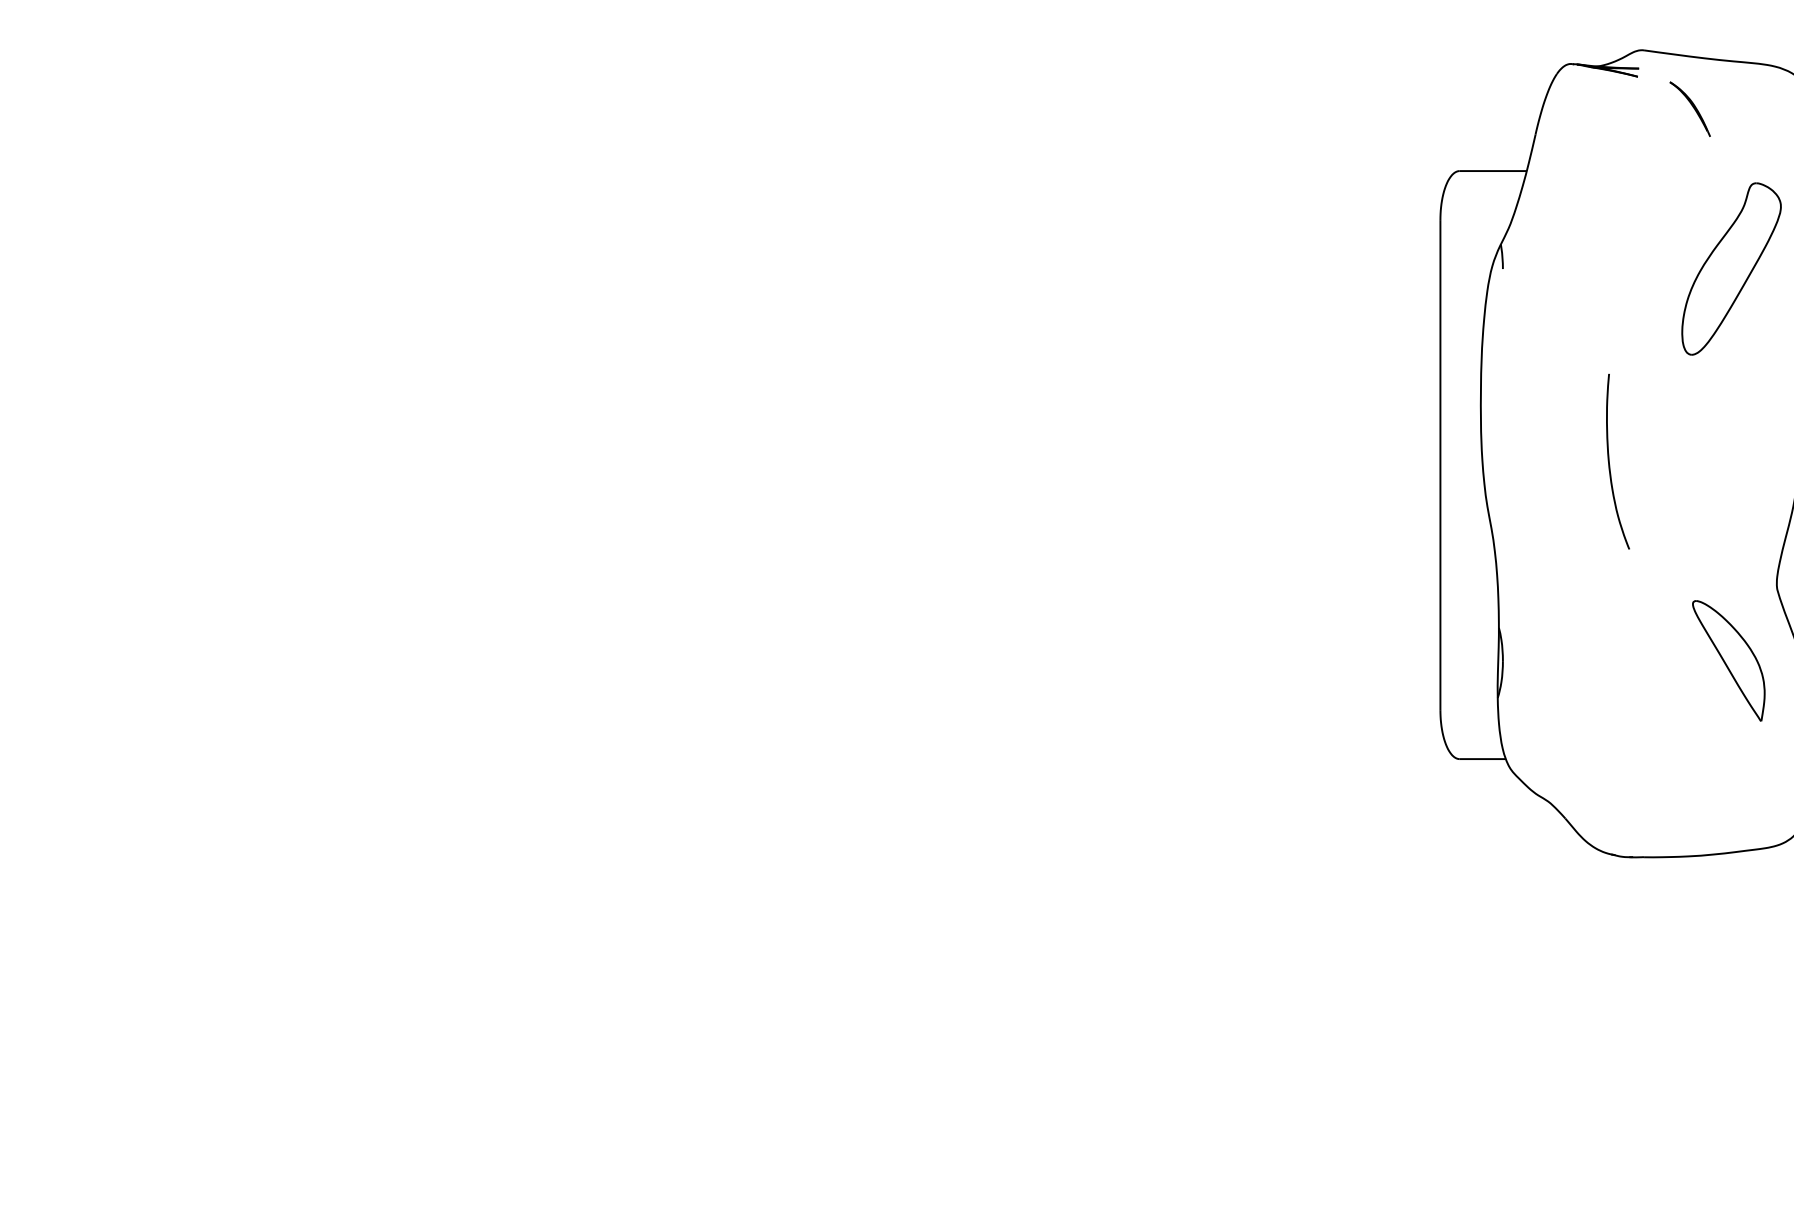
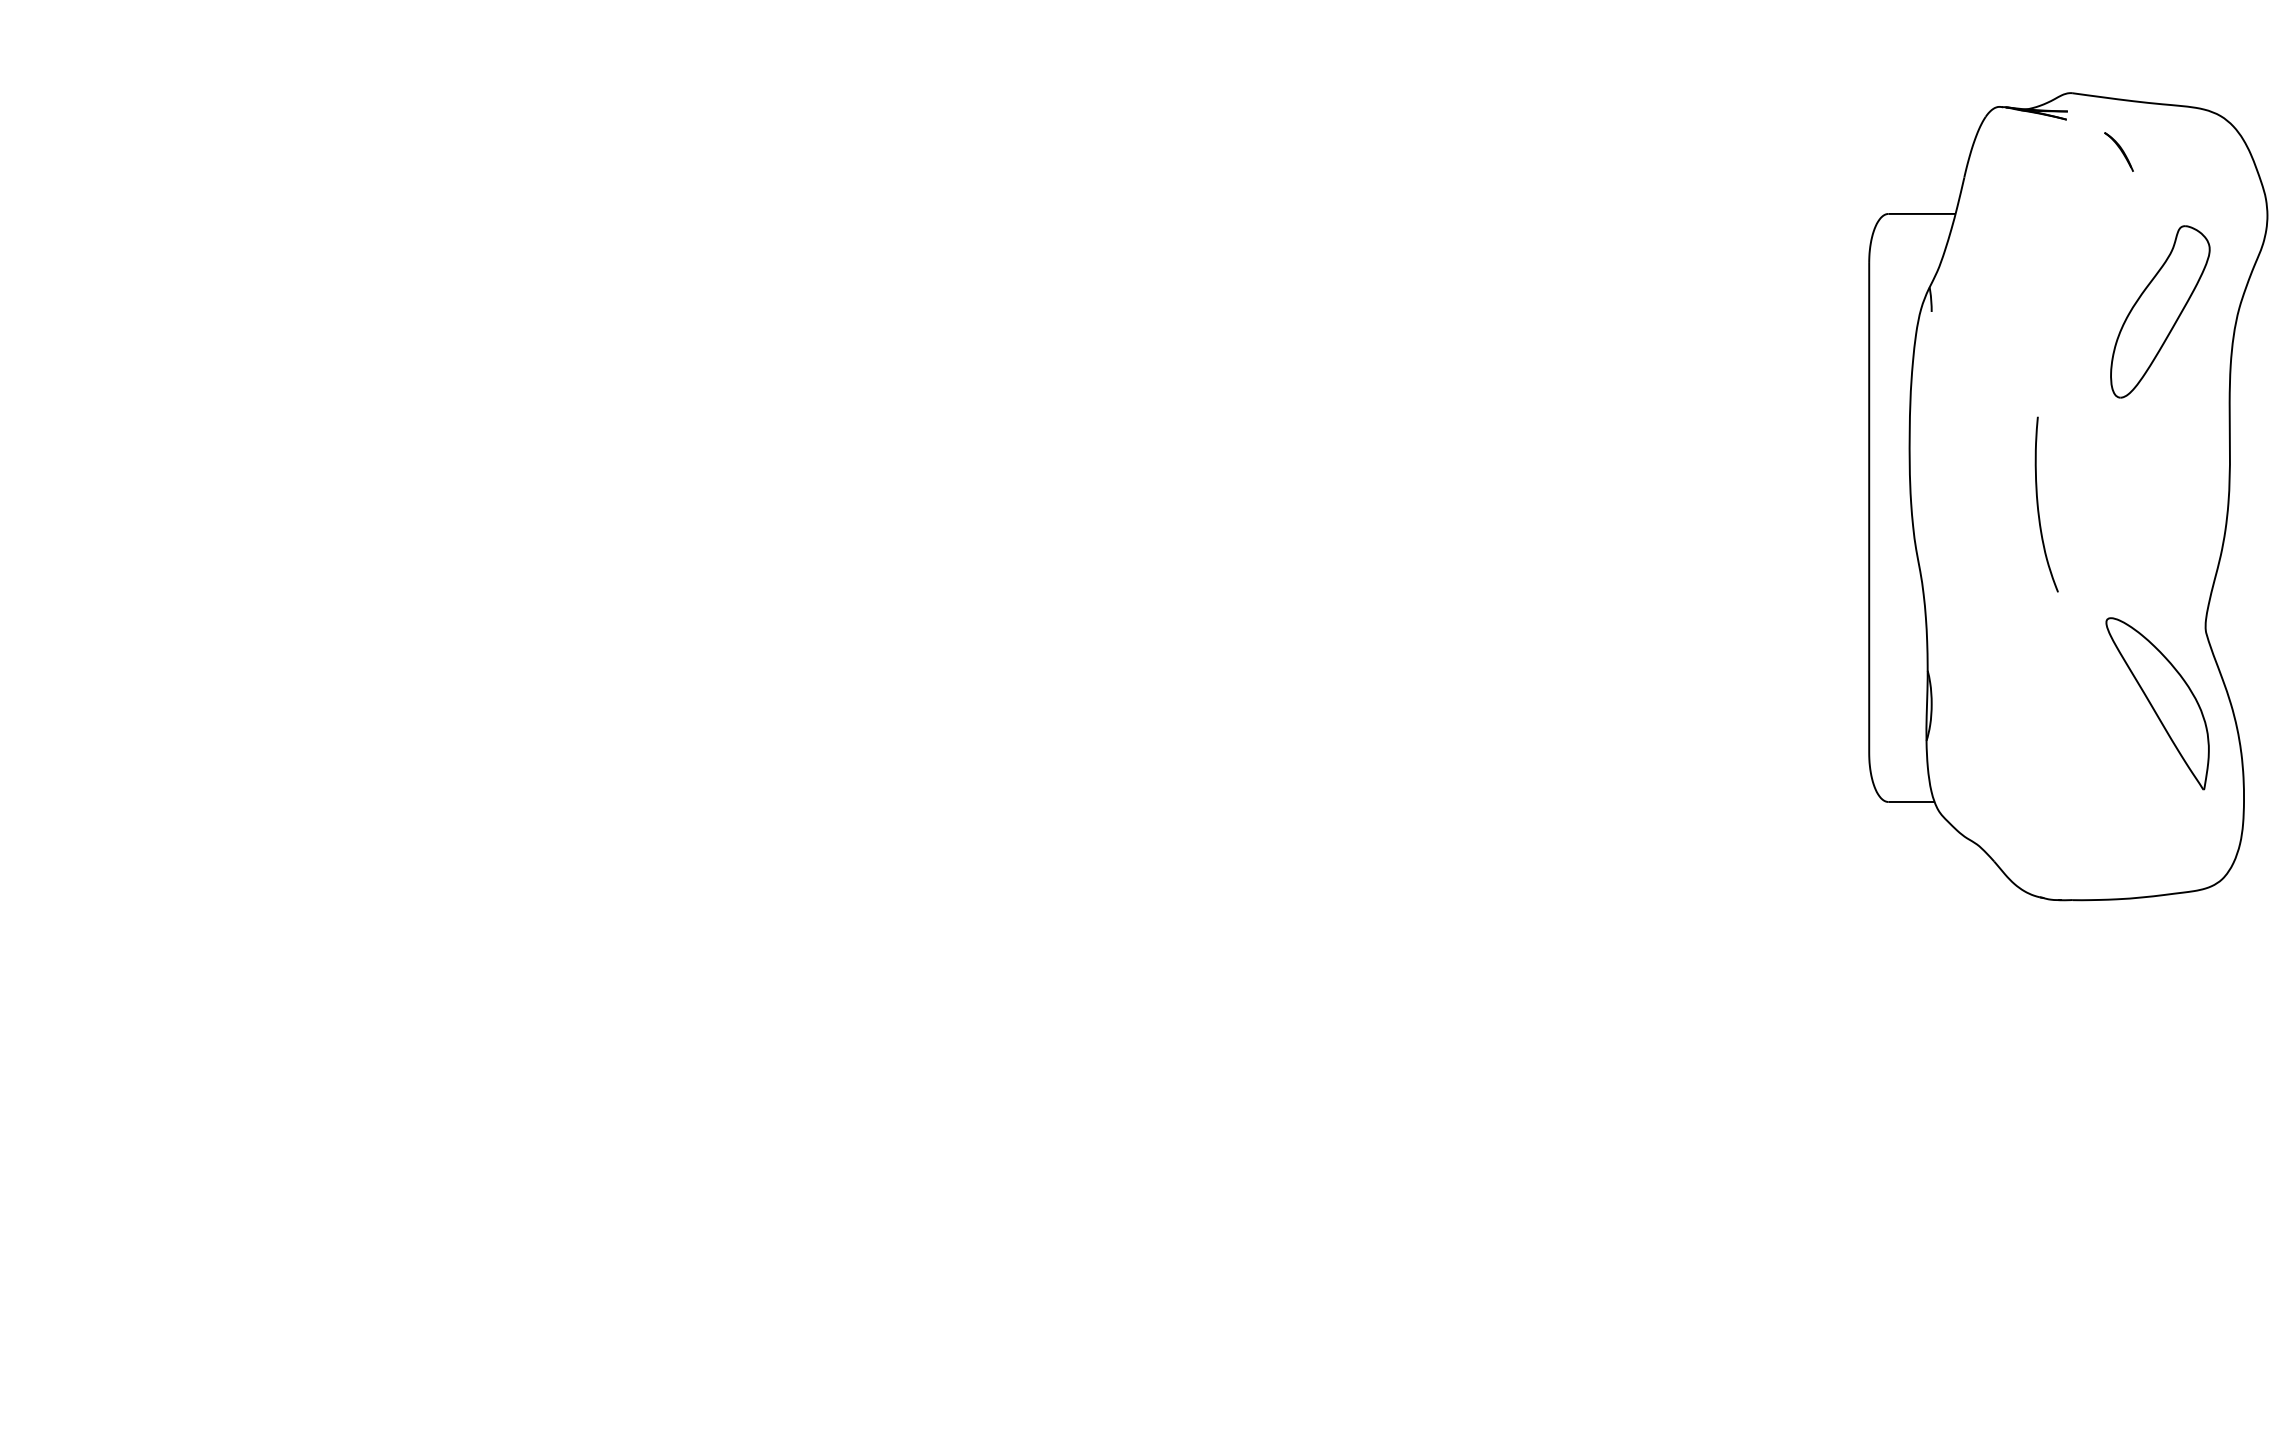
part: (1689, 108) -> (2118, 151), size x0.71
part: (1728, 660) -> (2157, 703), size x1.43

